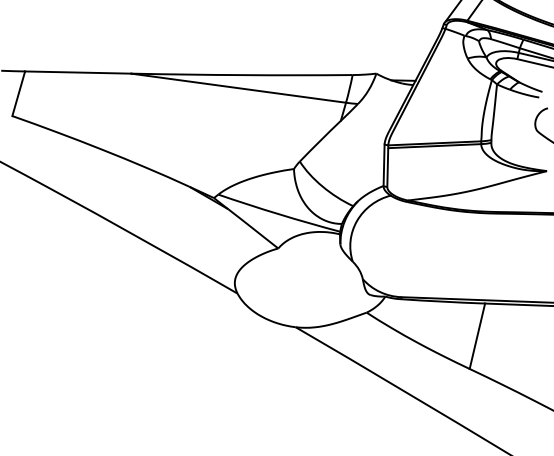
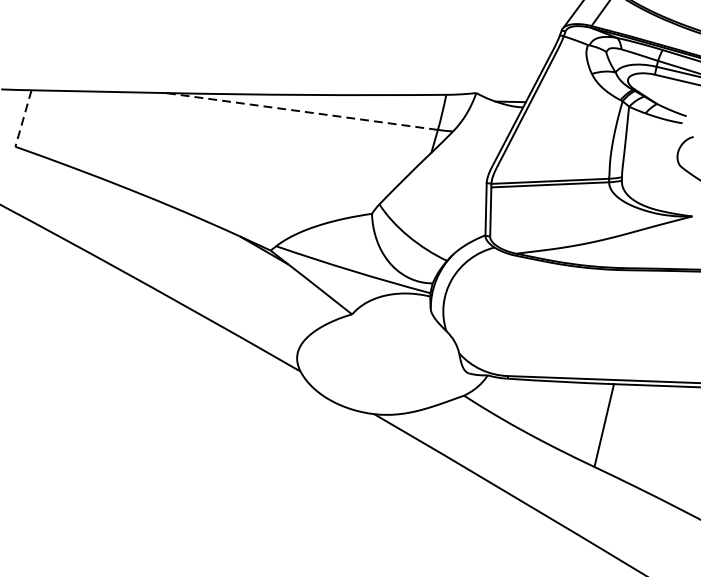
line: (238, 88) -> (301, 111), solid -> dashed
line: (18, 94) -> (23, 119), solid -> dashed

